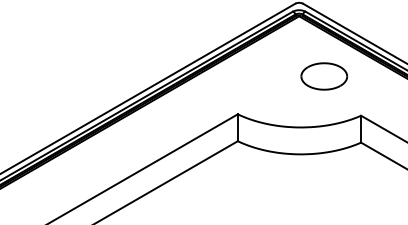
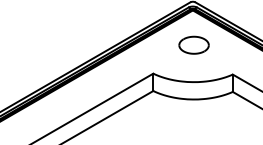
part: (323, 75) -> (193, 44), moved

